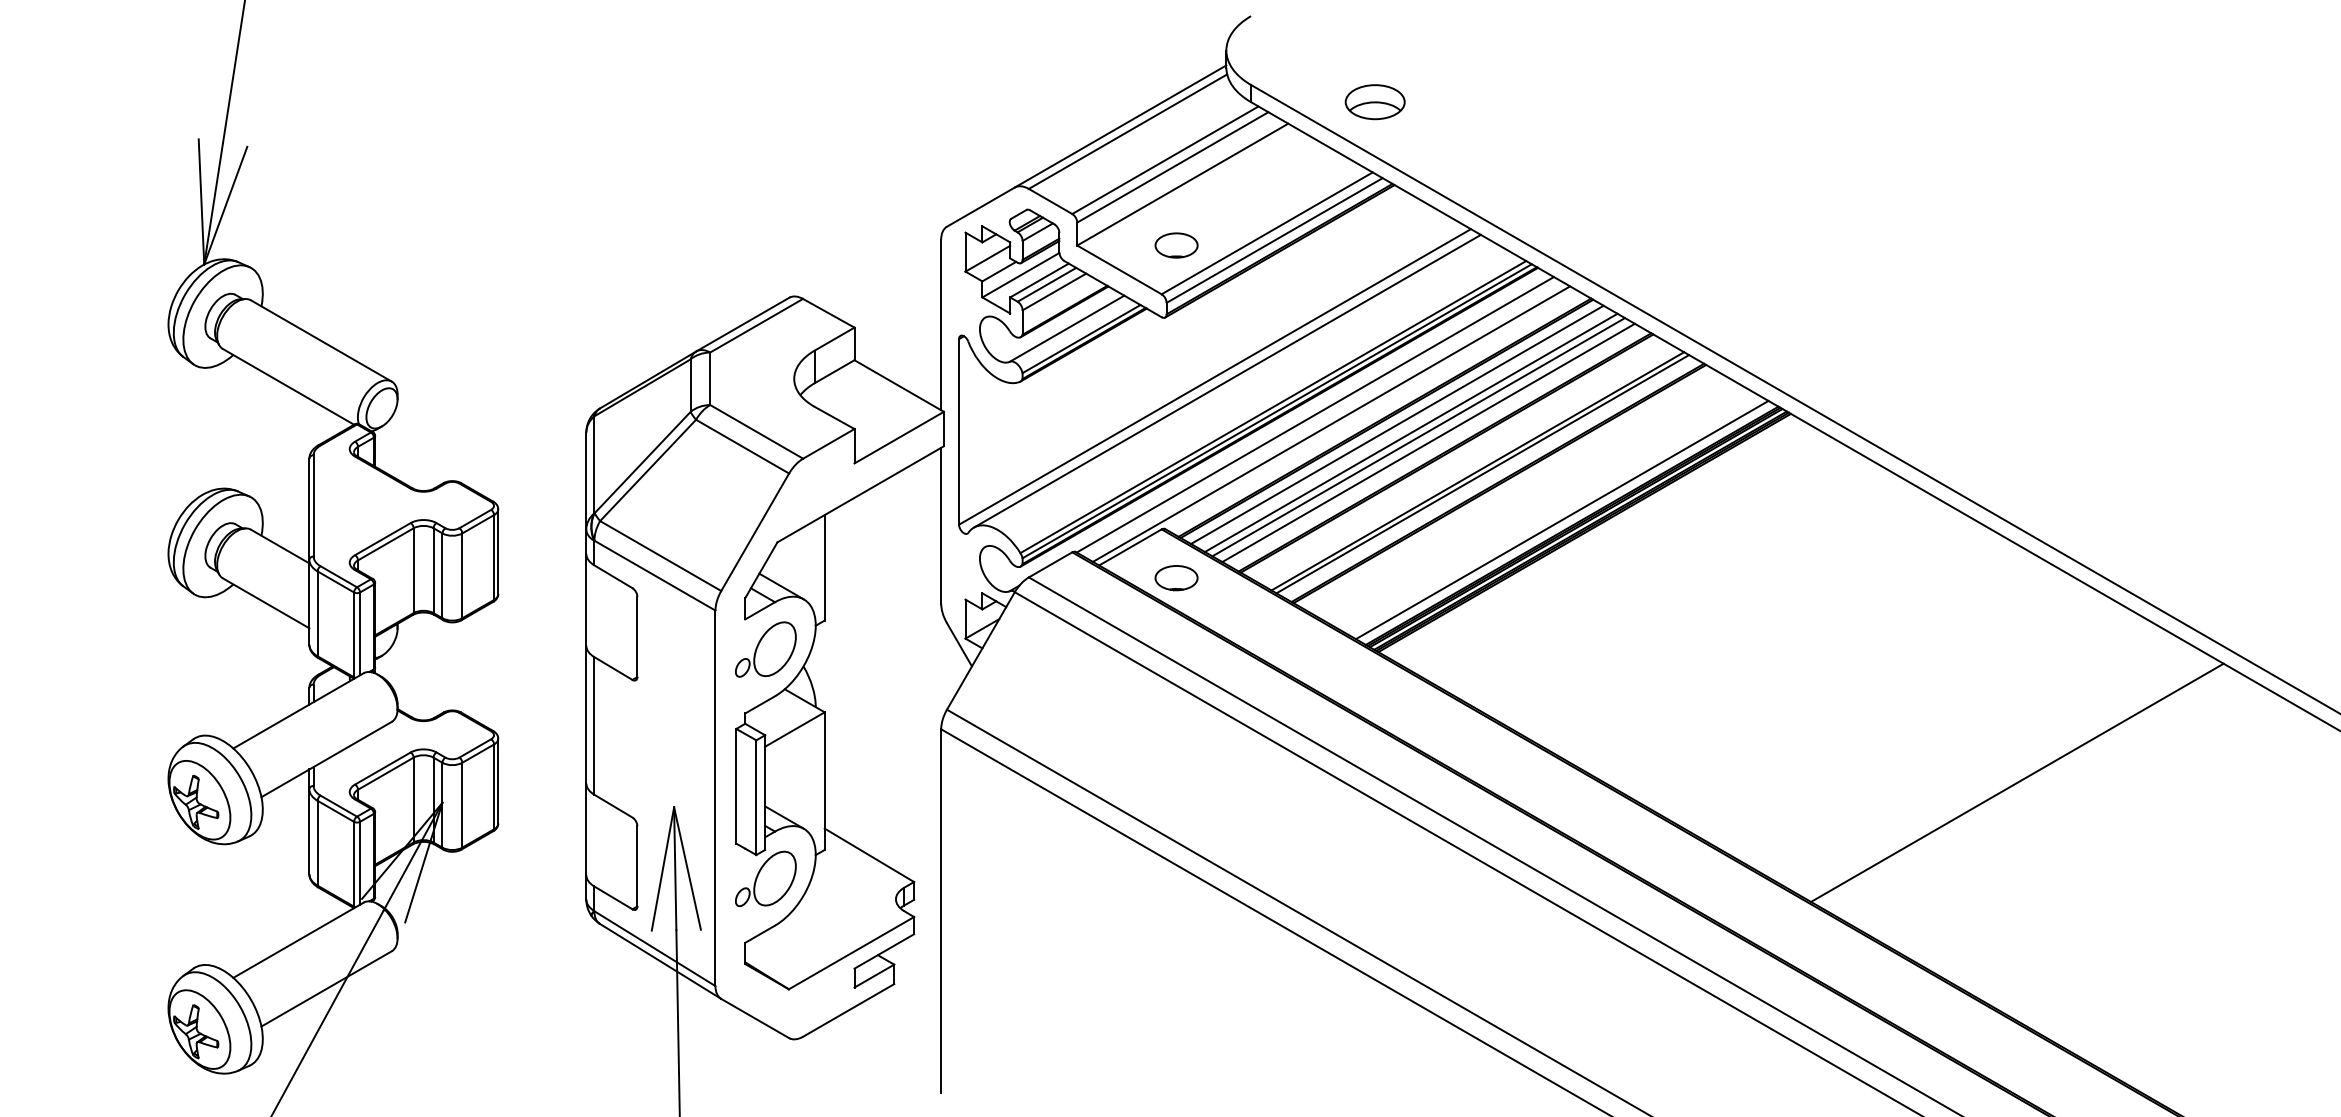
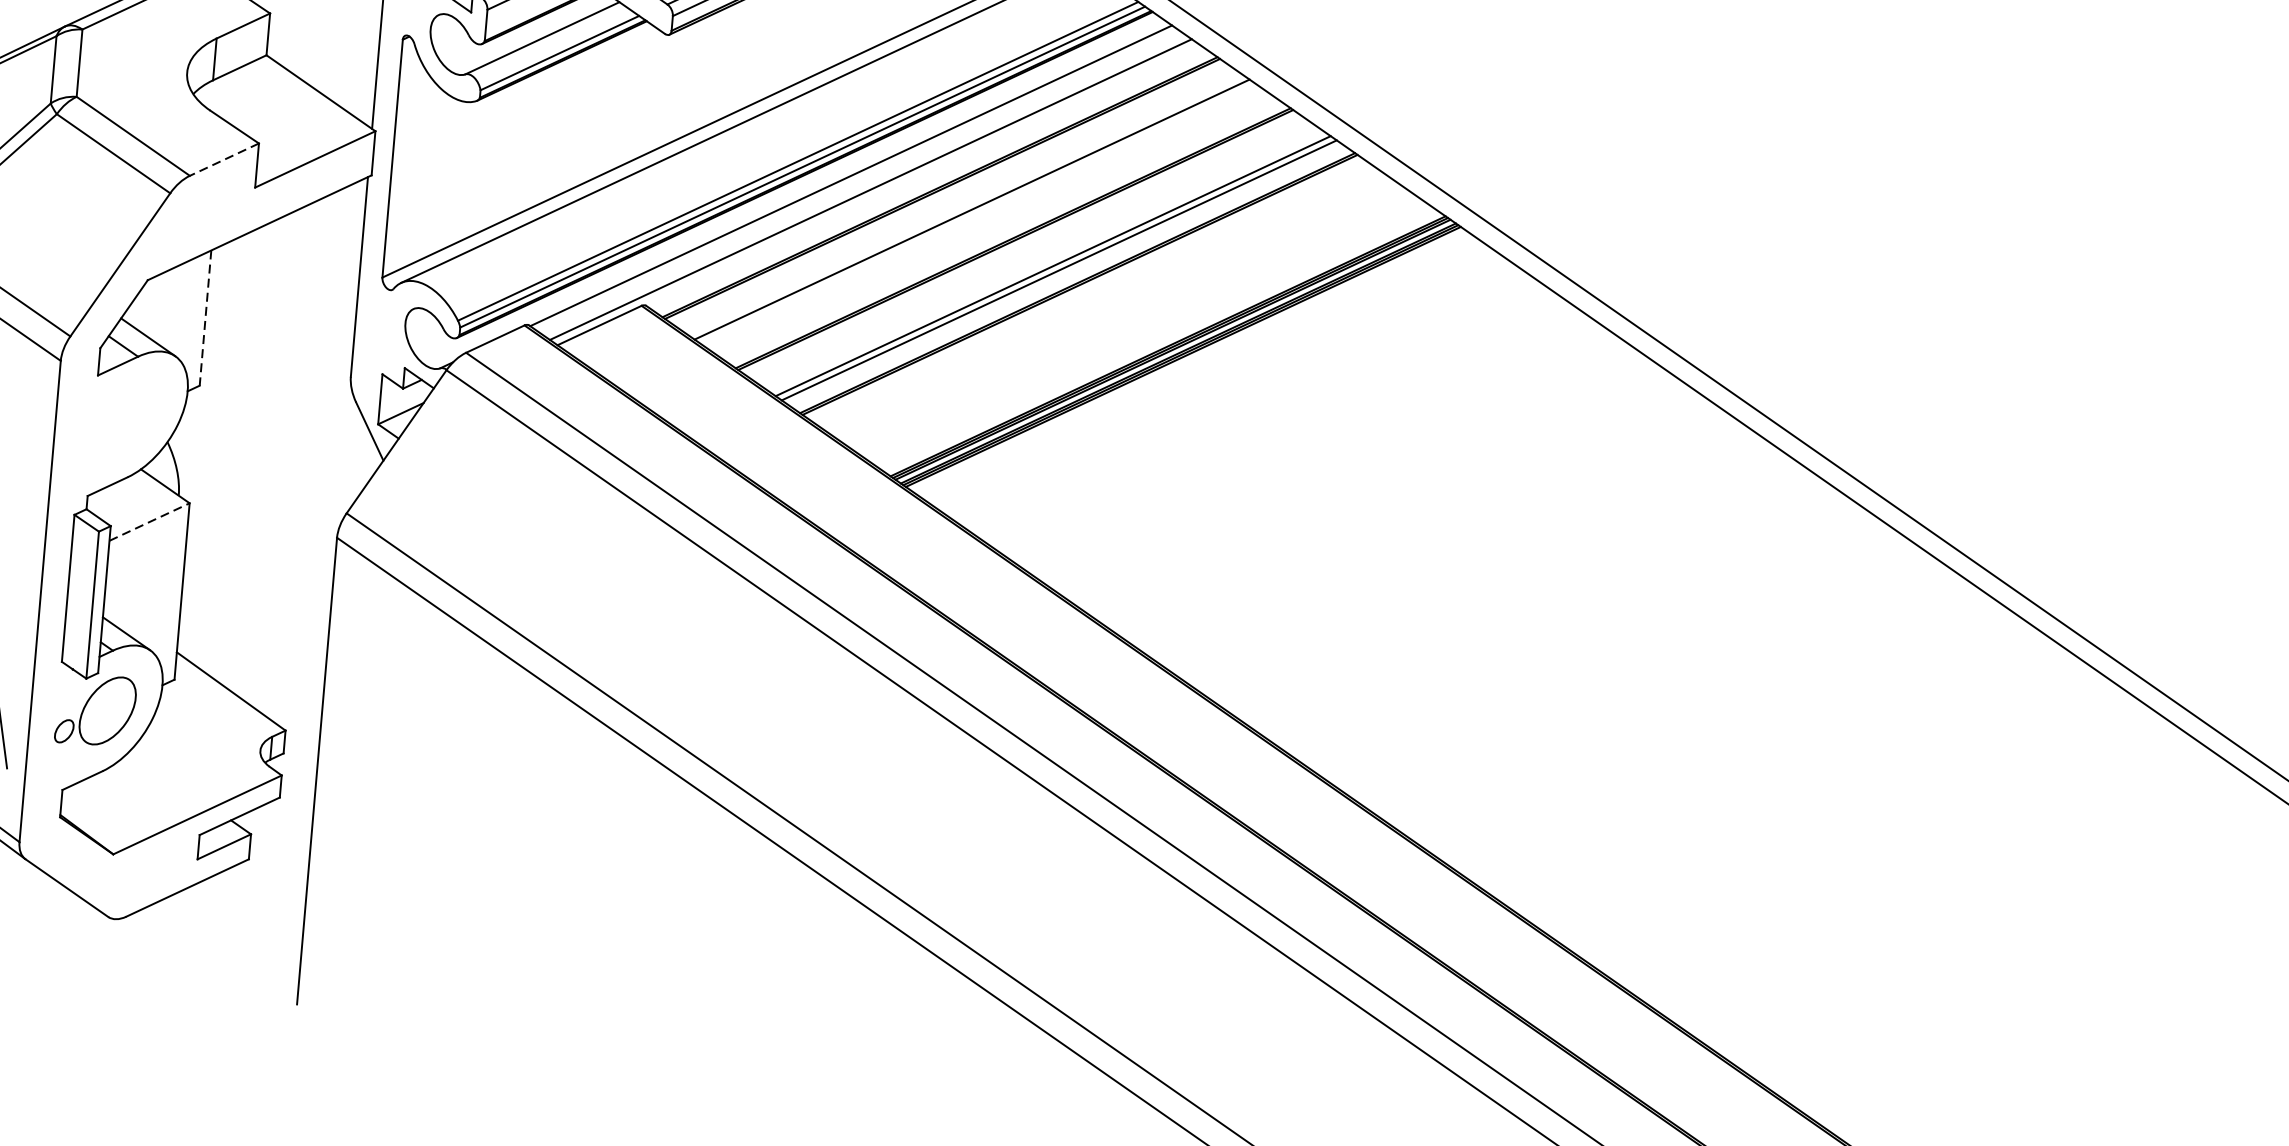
line: (1397, 424) -> (955, 197), removed
line: (1418, 437) -> (980, 216), removed
line: (1428, 442) -> (993, 223), removed
line: (828, 443) -> (224, 159), solid -> dashed
line: (1561, 519) -> (1155, 337), removed
line: (824, 567) -> (205, 317), solid -> dashed
part: (1176, 578) -> (655, 370), removed
part: (765, 649) -> (120, 416), removed
line: (795, 729) -> (150, 522), solid -> dashed
line: (2017, 782) -> (1710, 724), removed

